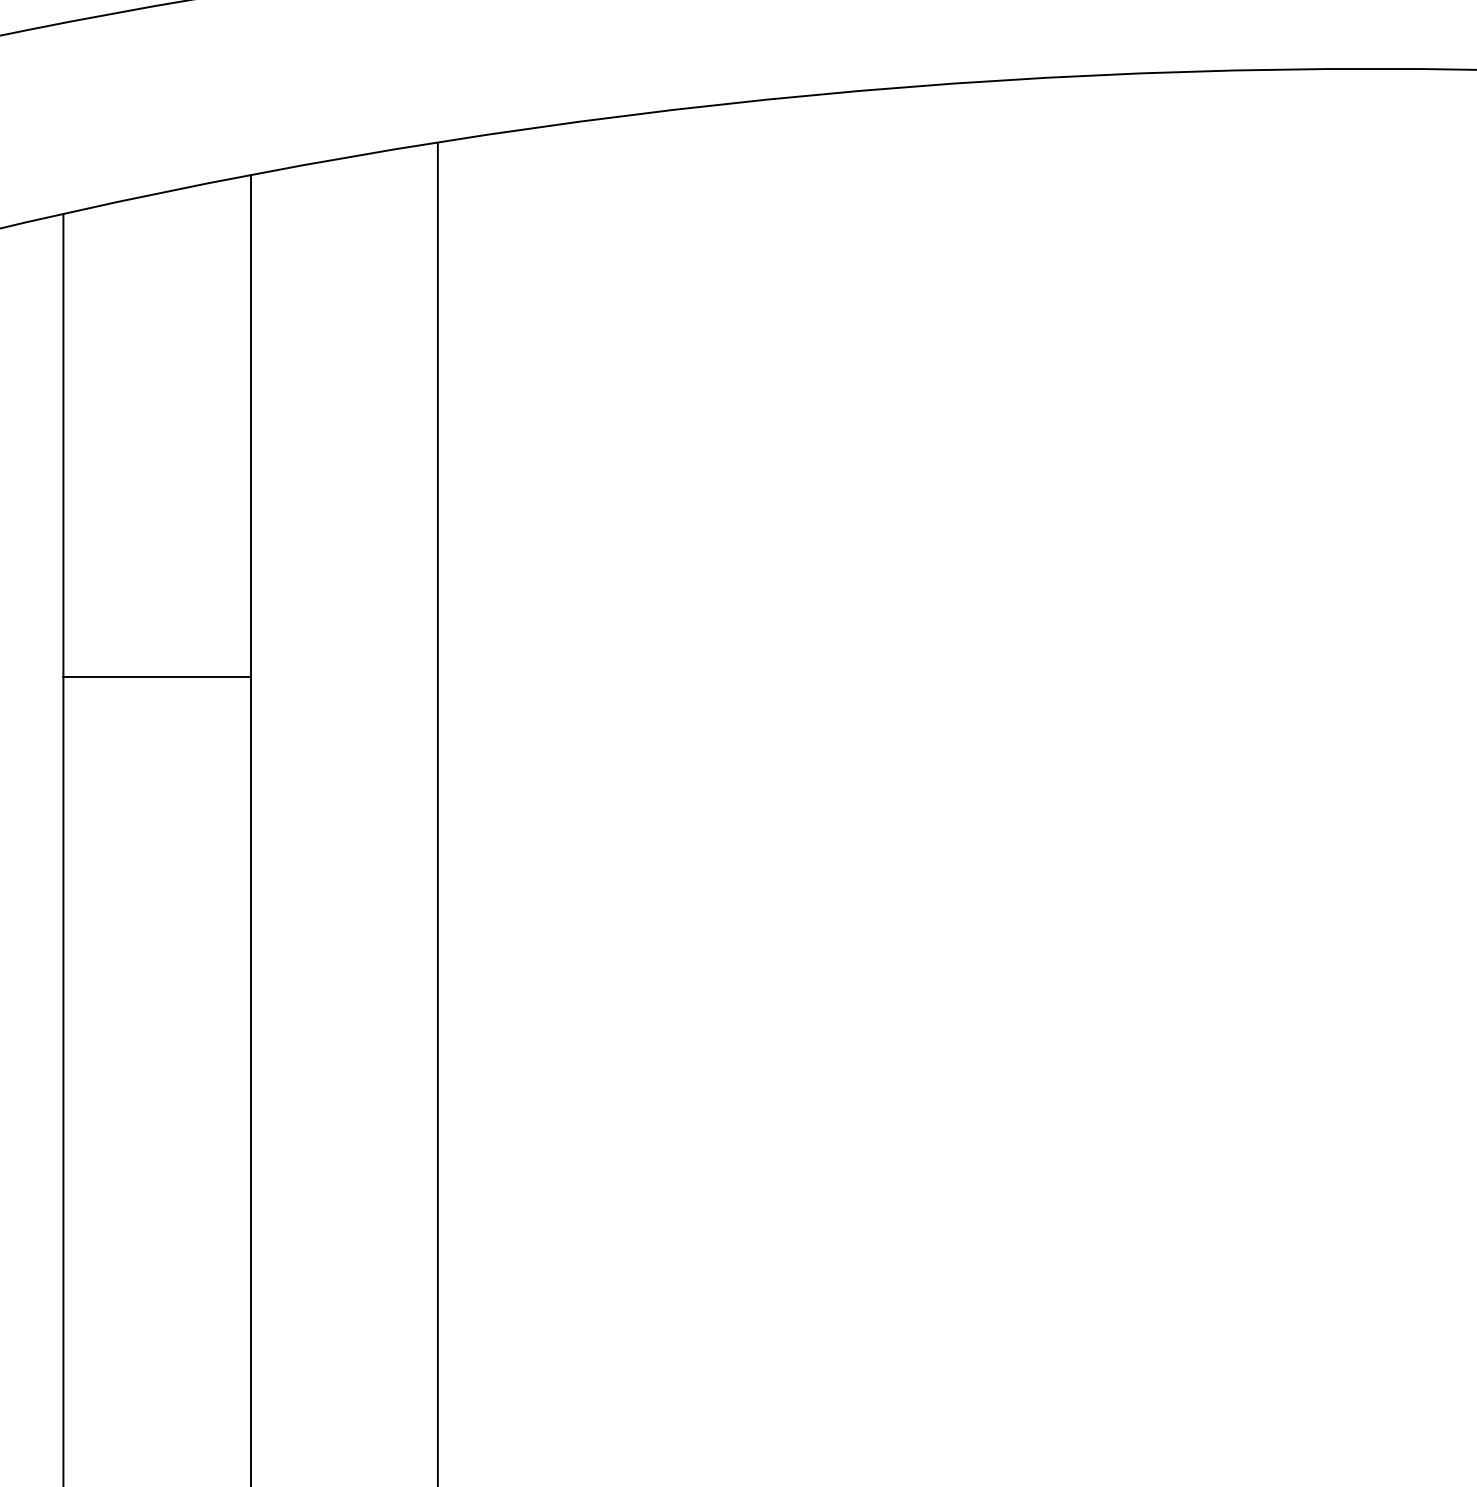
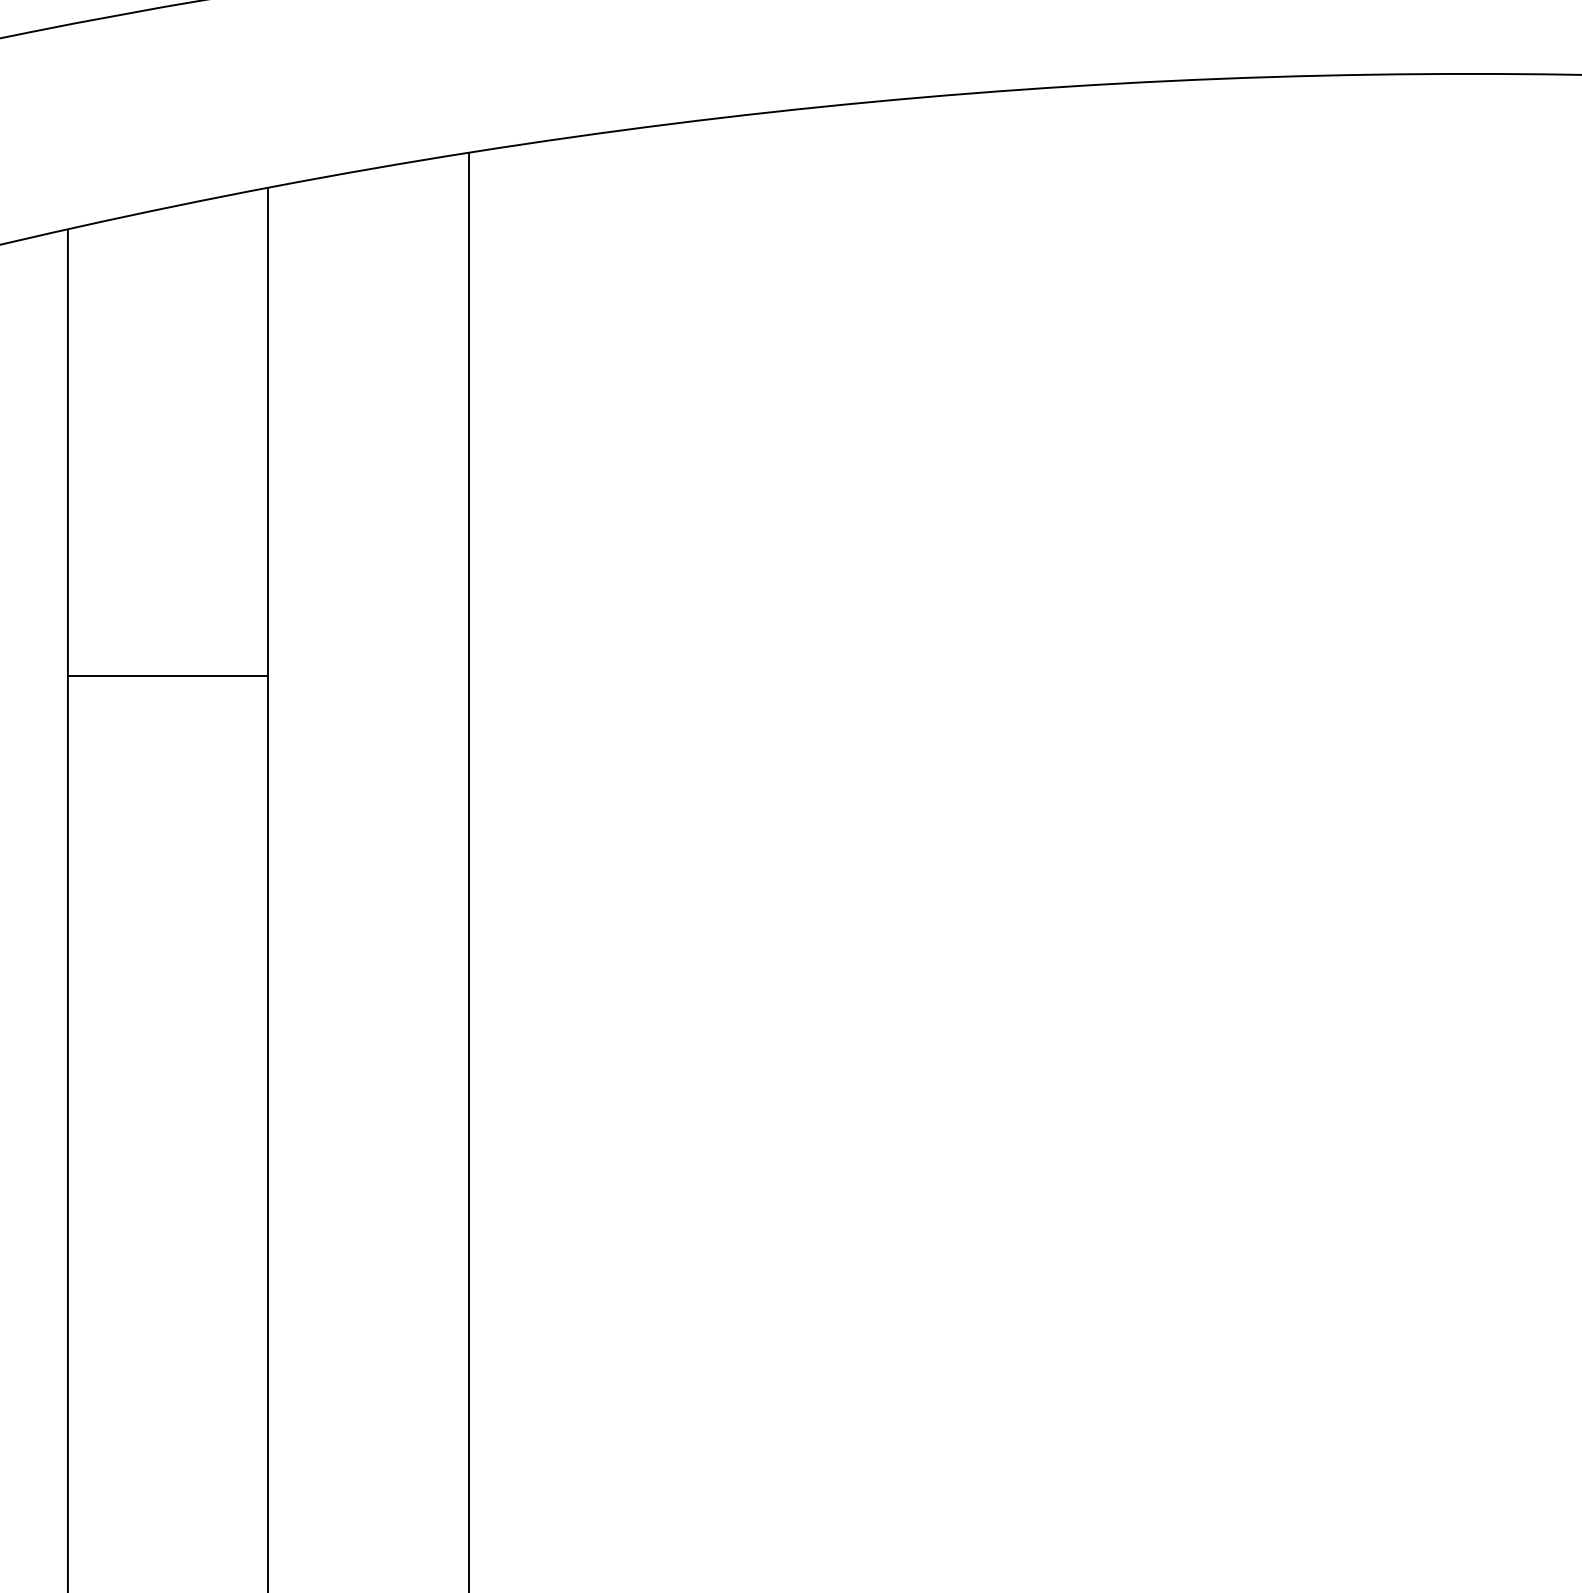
line: (156, 676) -> (167, 675), moved

